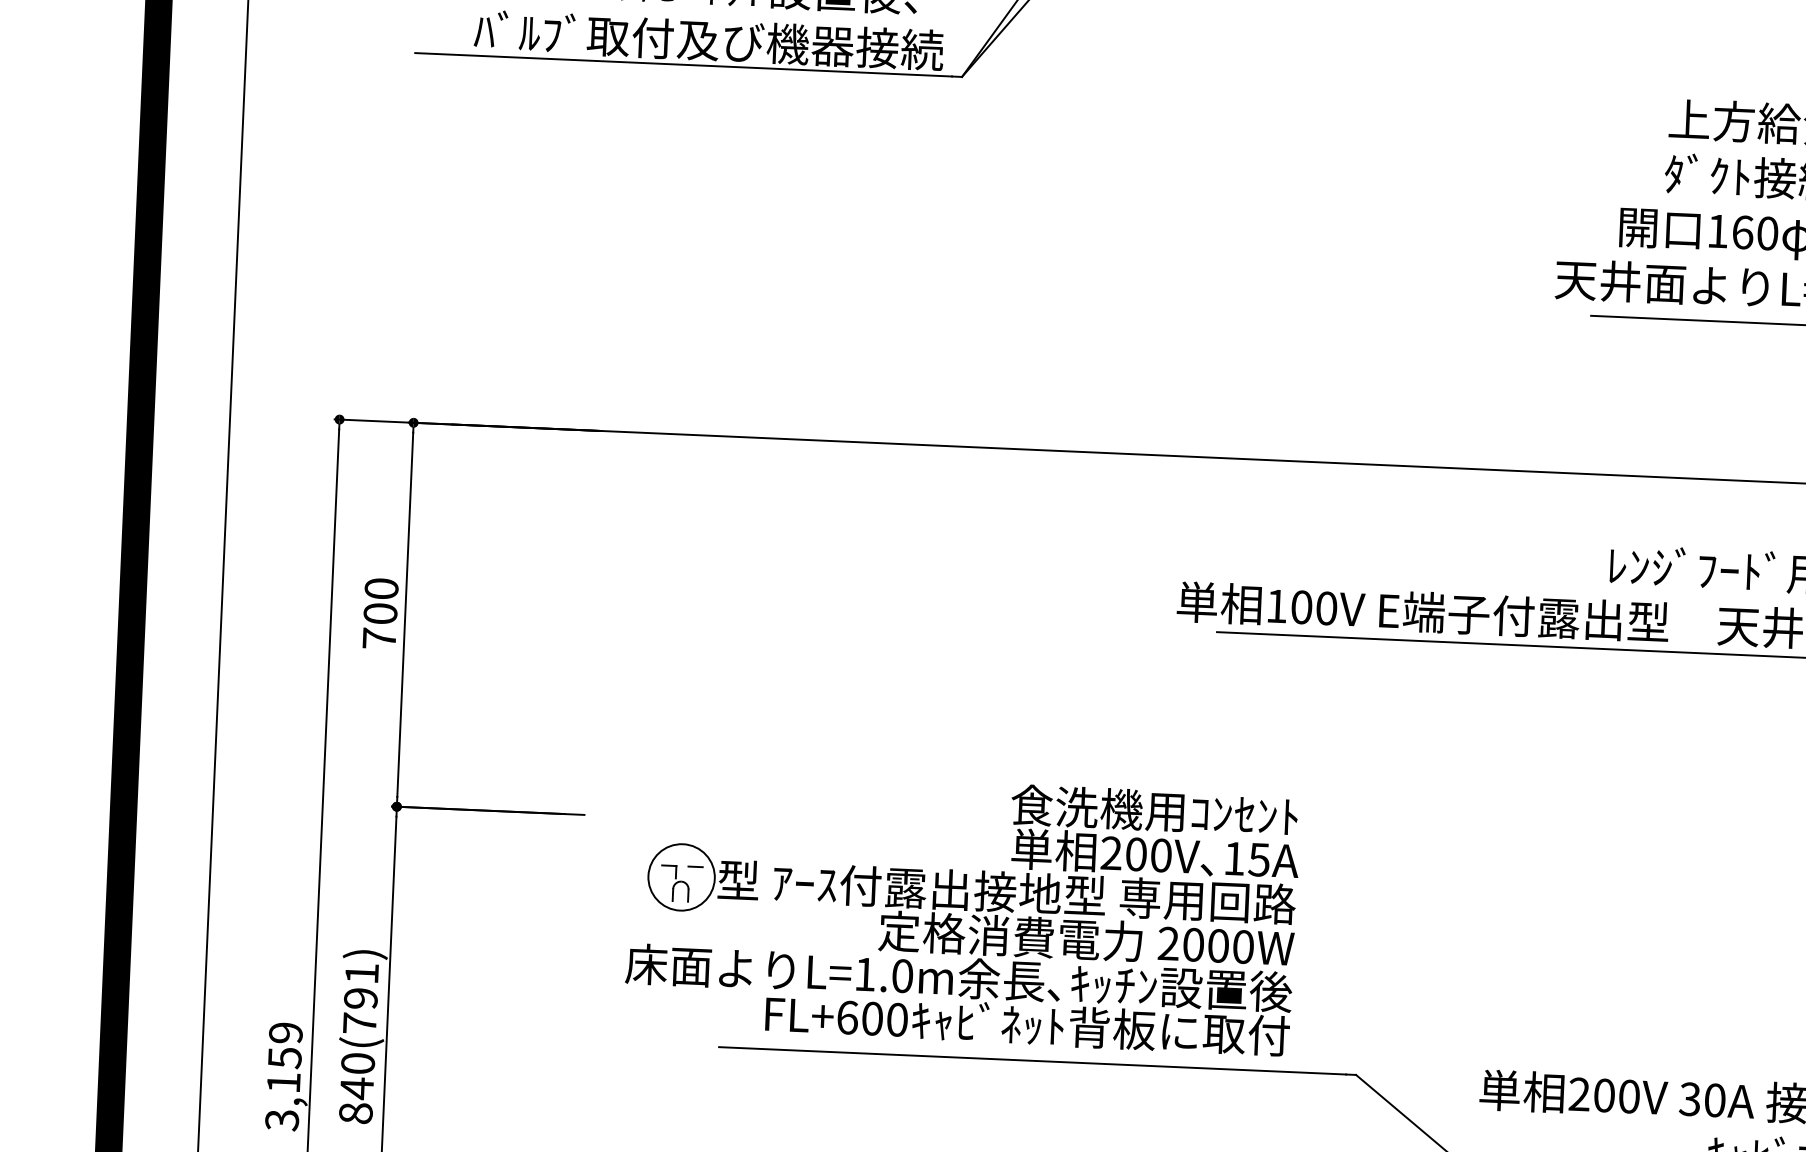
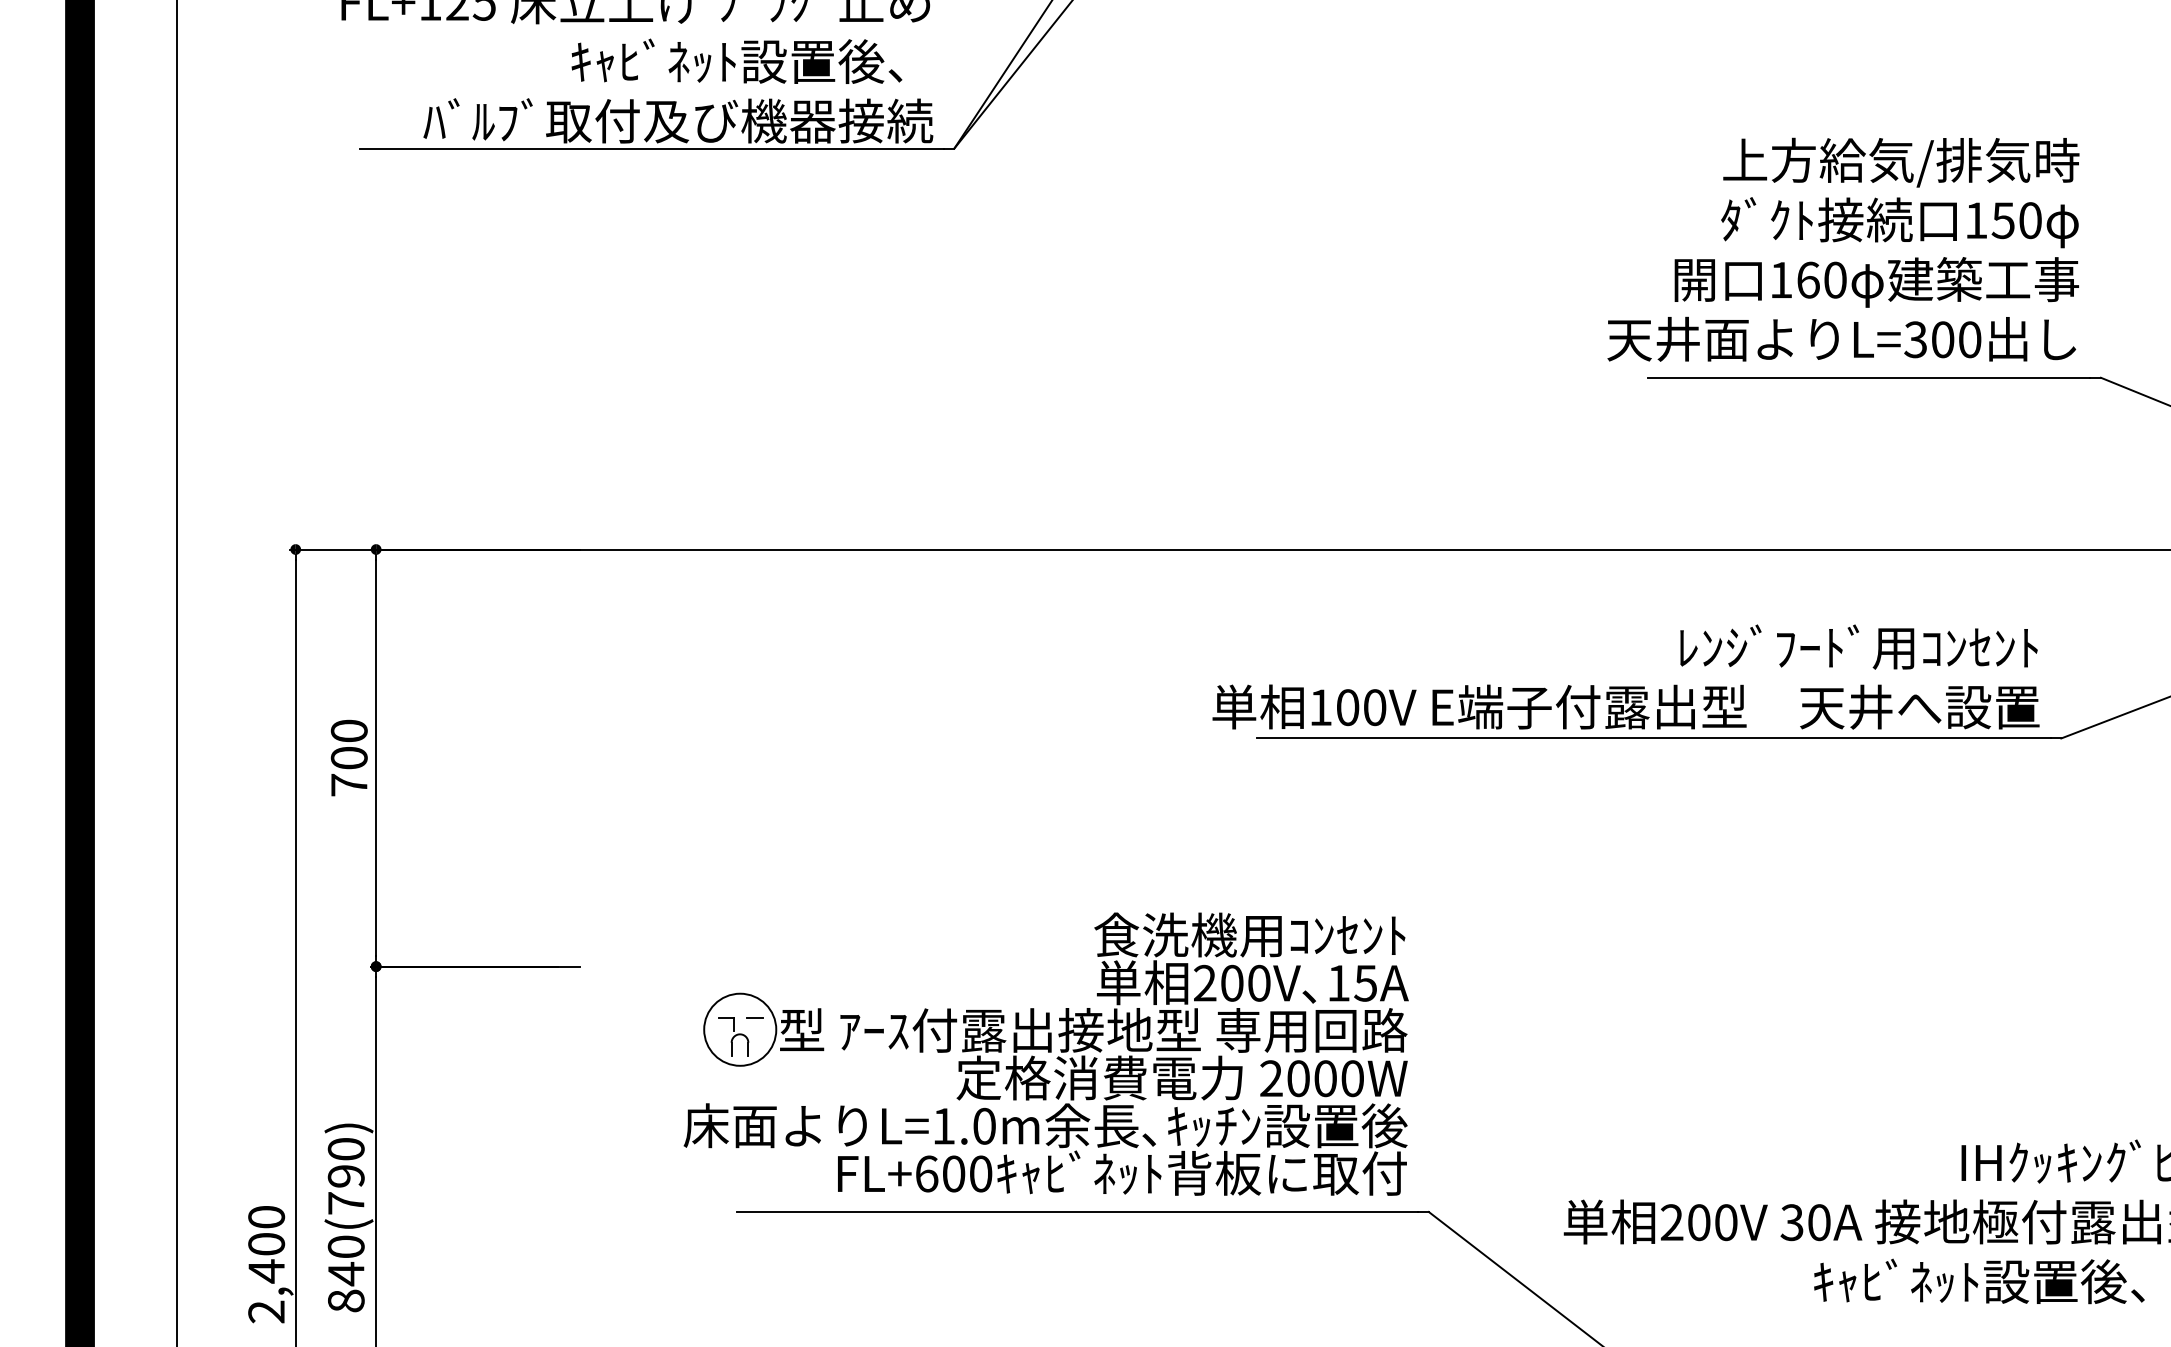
part: (961, 911) -> (1045, 1053), moved
text: (361, 973) -> (345, 1149), 840(791) -> 840(790)
text: (283, 1076) -> (266, 1264), 3,159 -> 2,400

